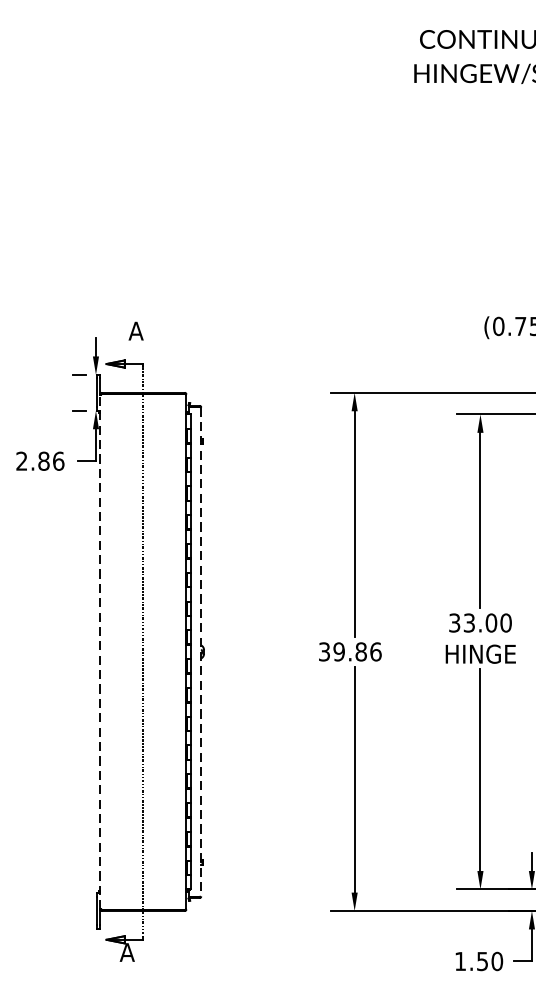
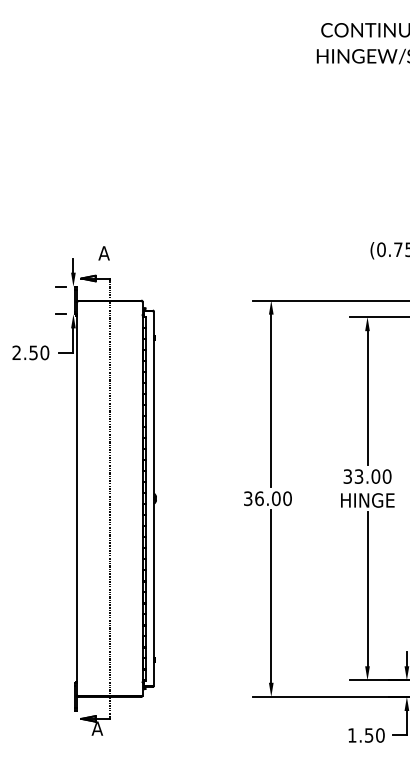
text: (51, 460) -> (39, 352), 2.86 -> 2.50
line: (99, 651) -> (76, 498), dashed -> solid
text: (357, 651) -> (273, 498), 39.86 -> 36.00
line: (200, 652) -> (153, 499), dashed -> solid

